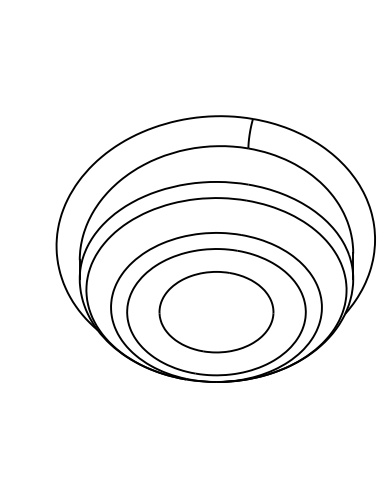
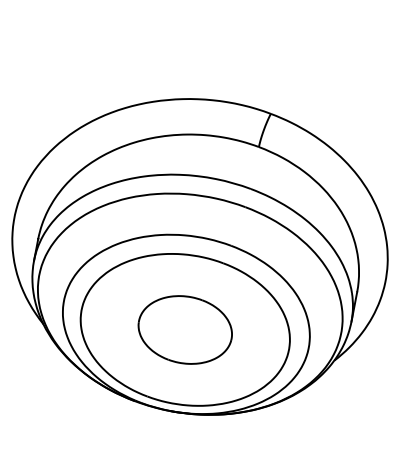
part: (216, 312) -> (185, 330), size x0.7

